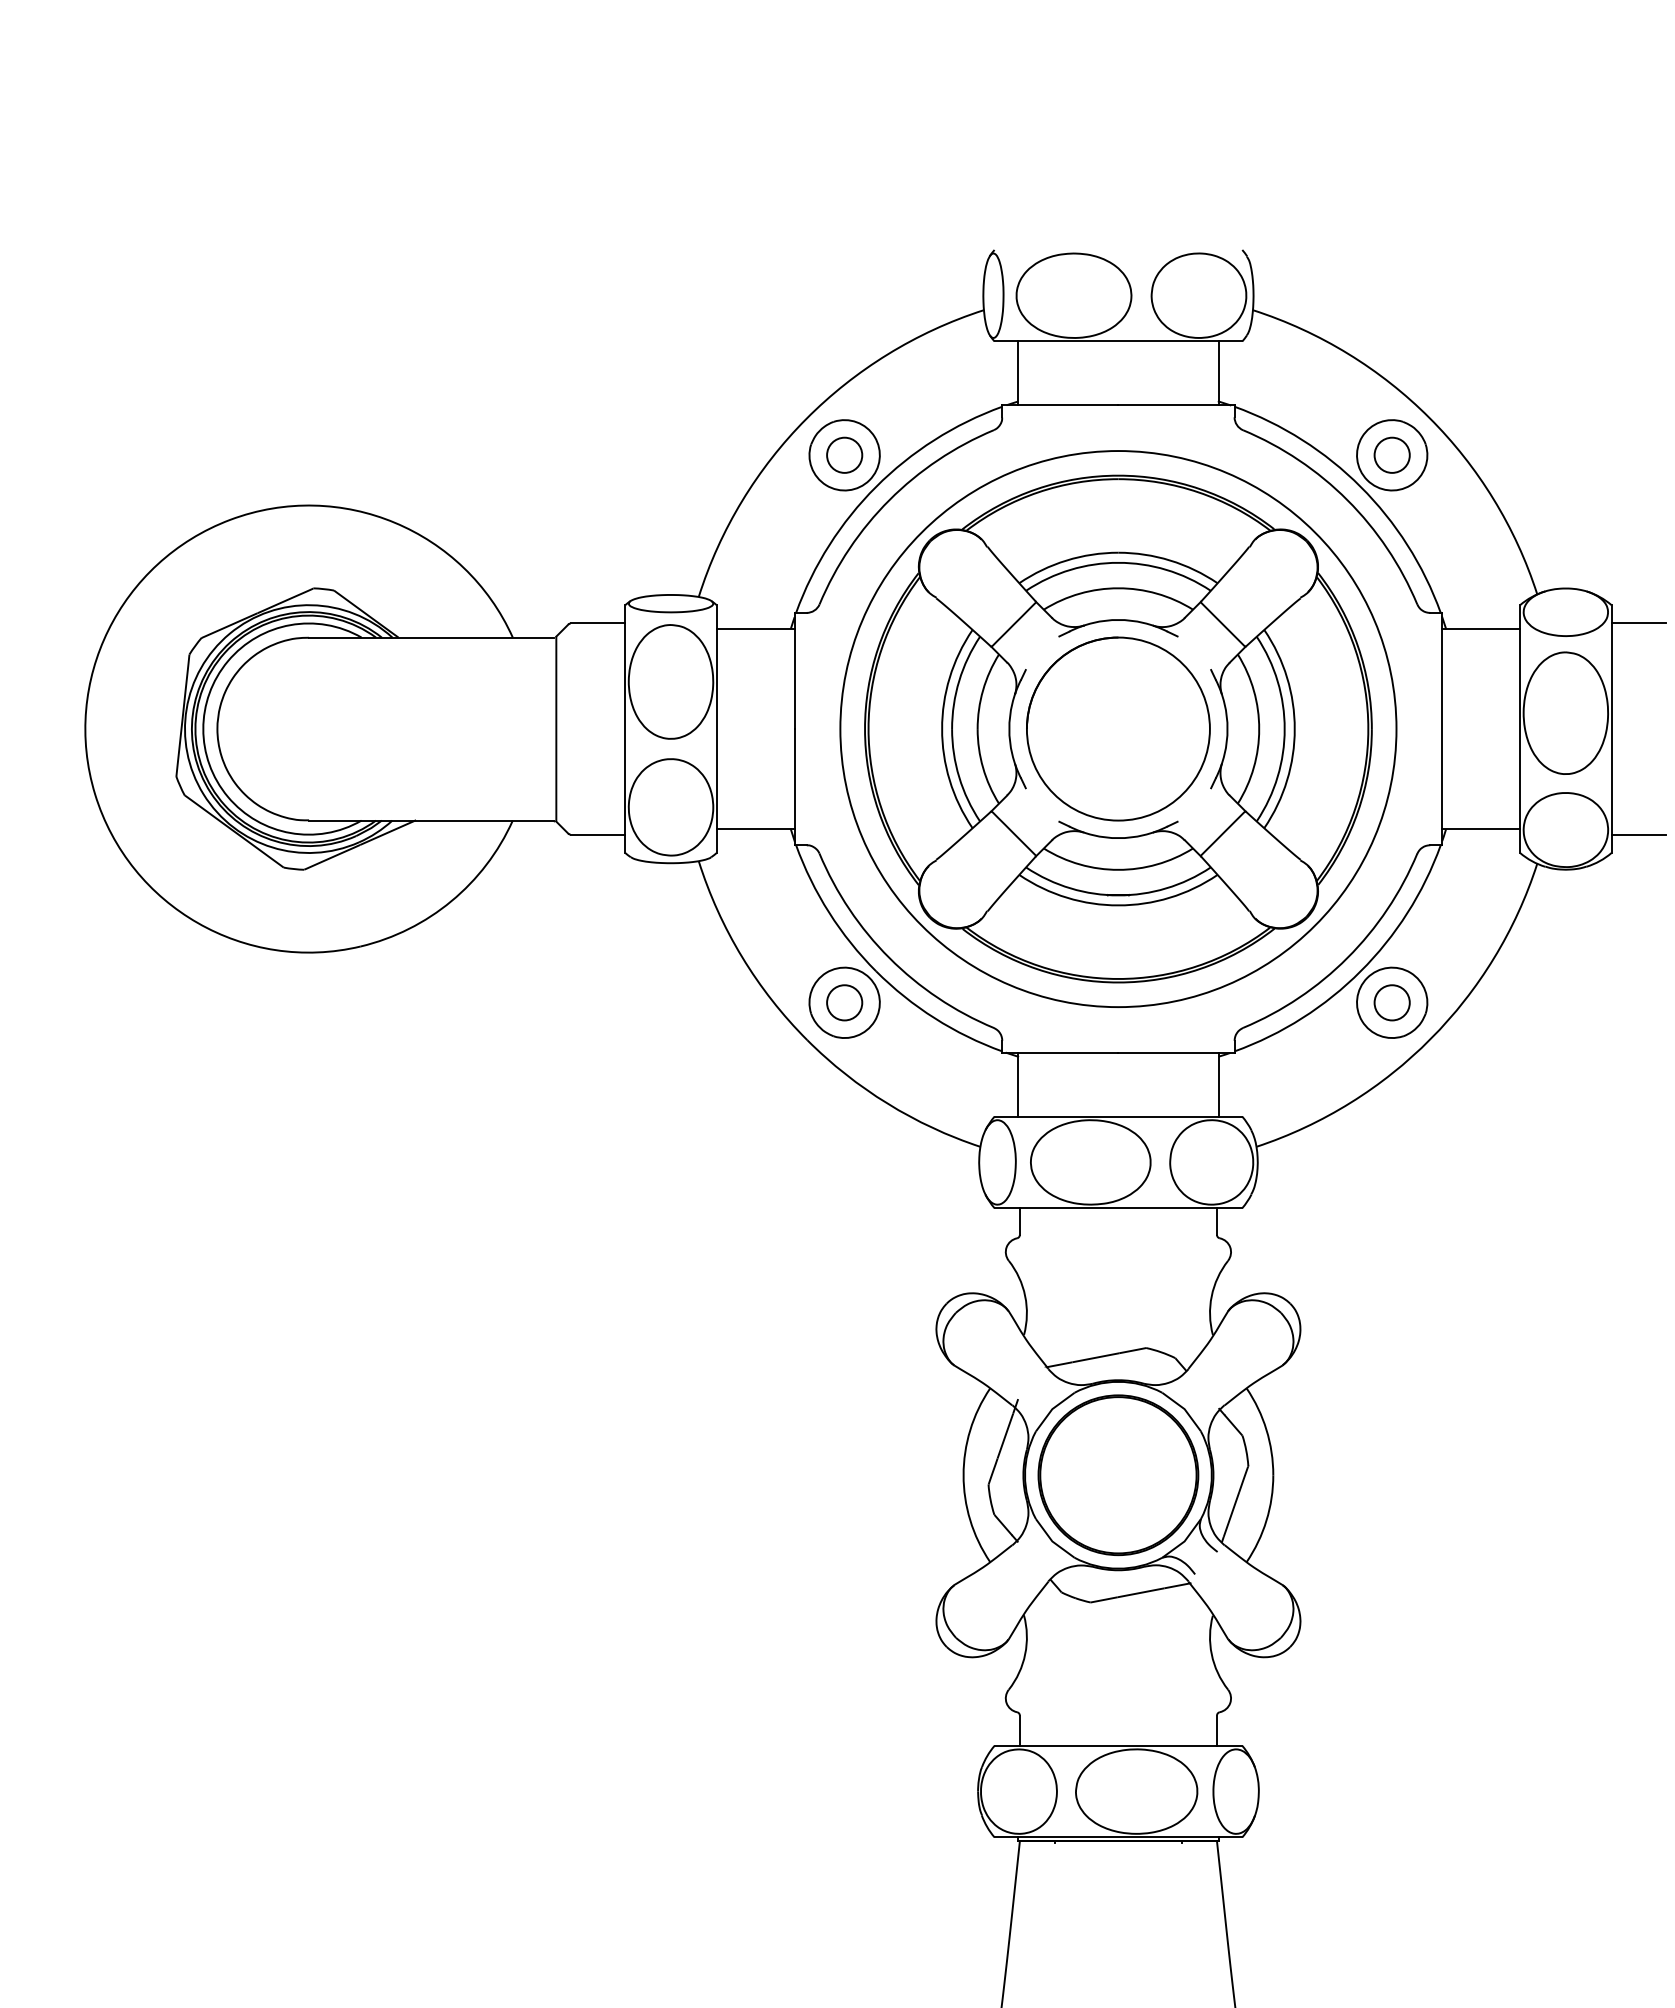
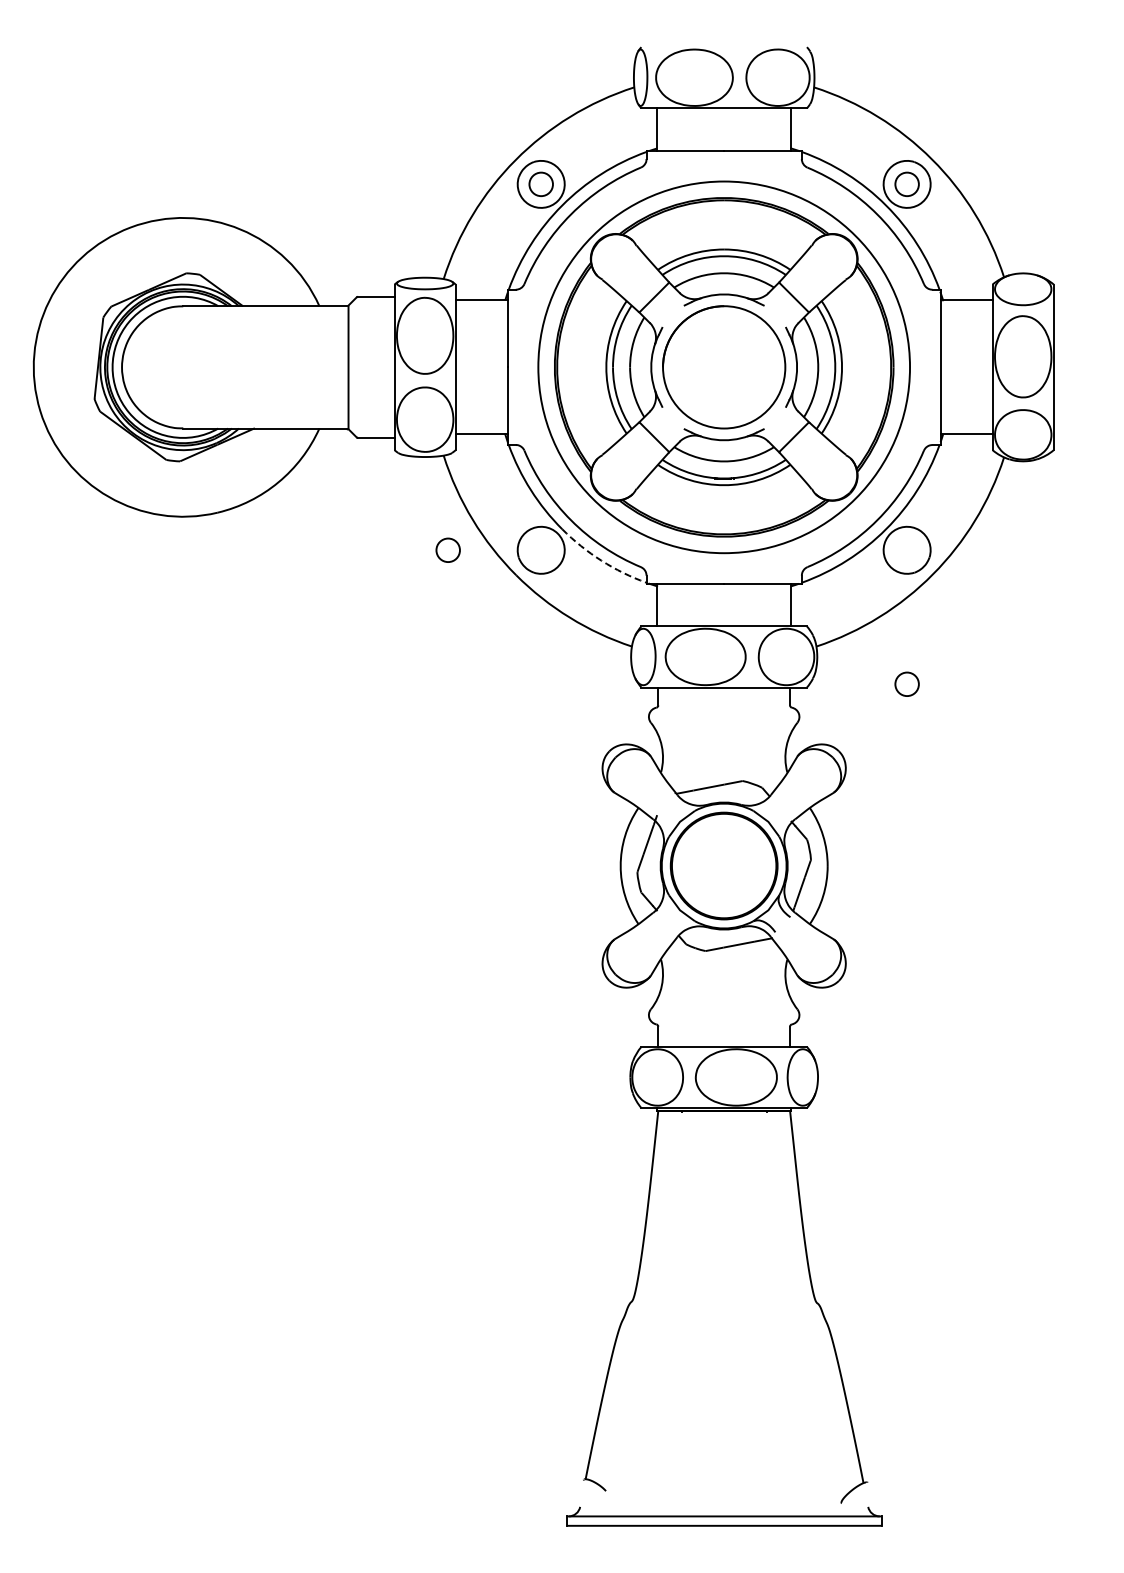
line: (1638, 623) -> (1071, 296), removed
line: (1638, 834) -> (1071, 437), removed
circle: (843, 1001) -> (447, 549), moved
circle: (1391, 1001) -> (906, 683), moved
arc: (934, 1018) -> (601, 560), solid -> dashed

